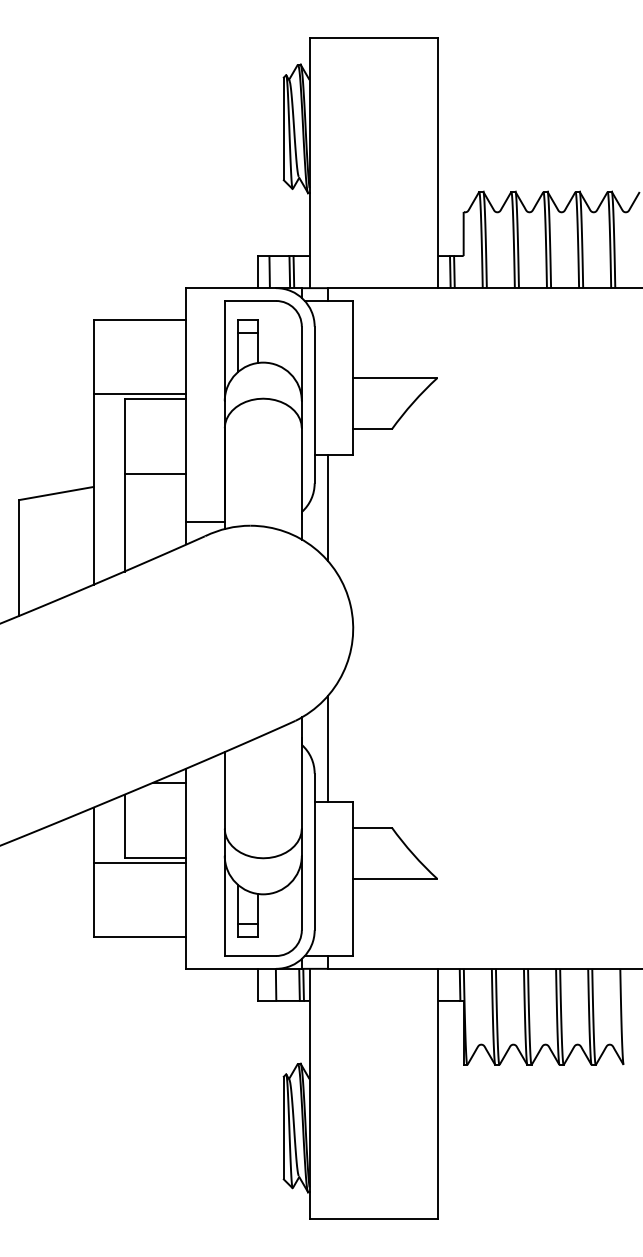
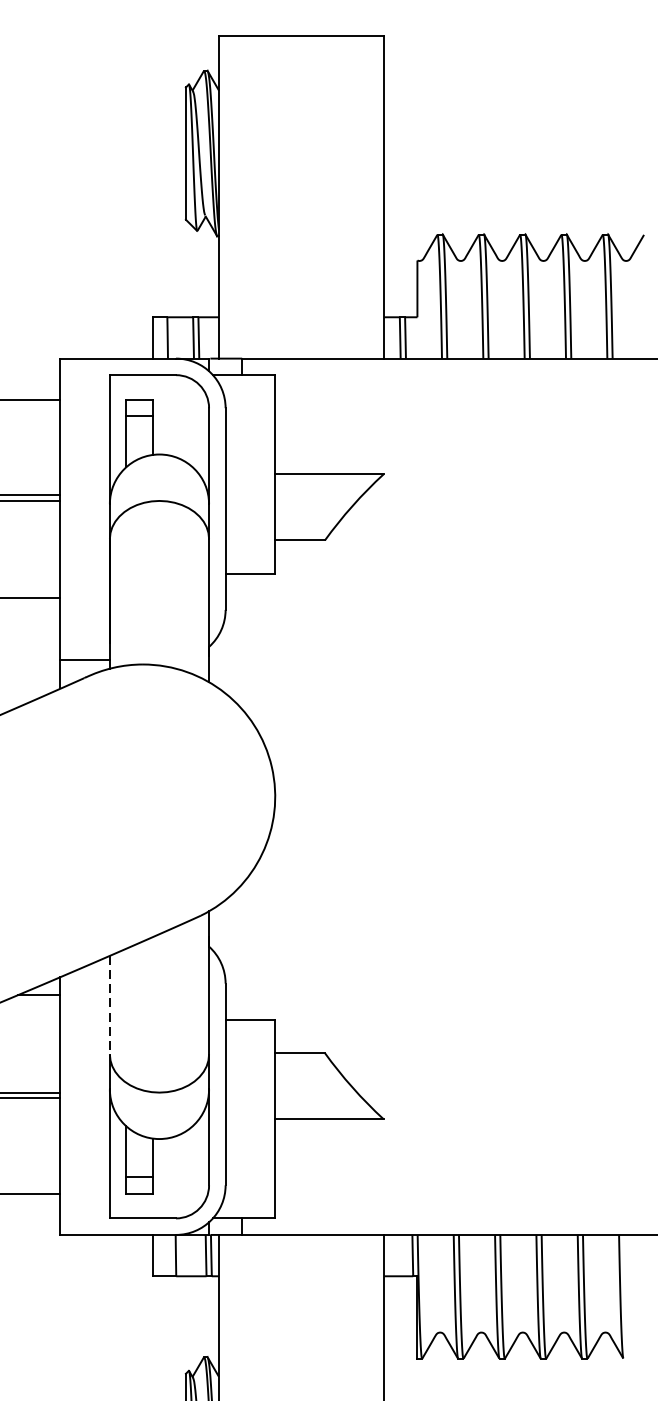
line: (327, 507) -> (242, 641), removed
line: (327, 748) -> (242, 951), removed
line: (224, 790) -> (109, 1005), solid -> dashed

